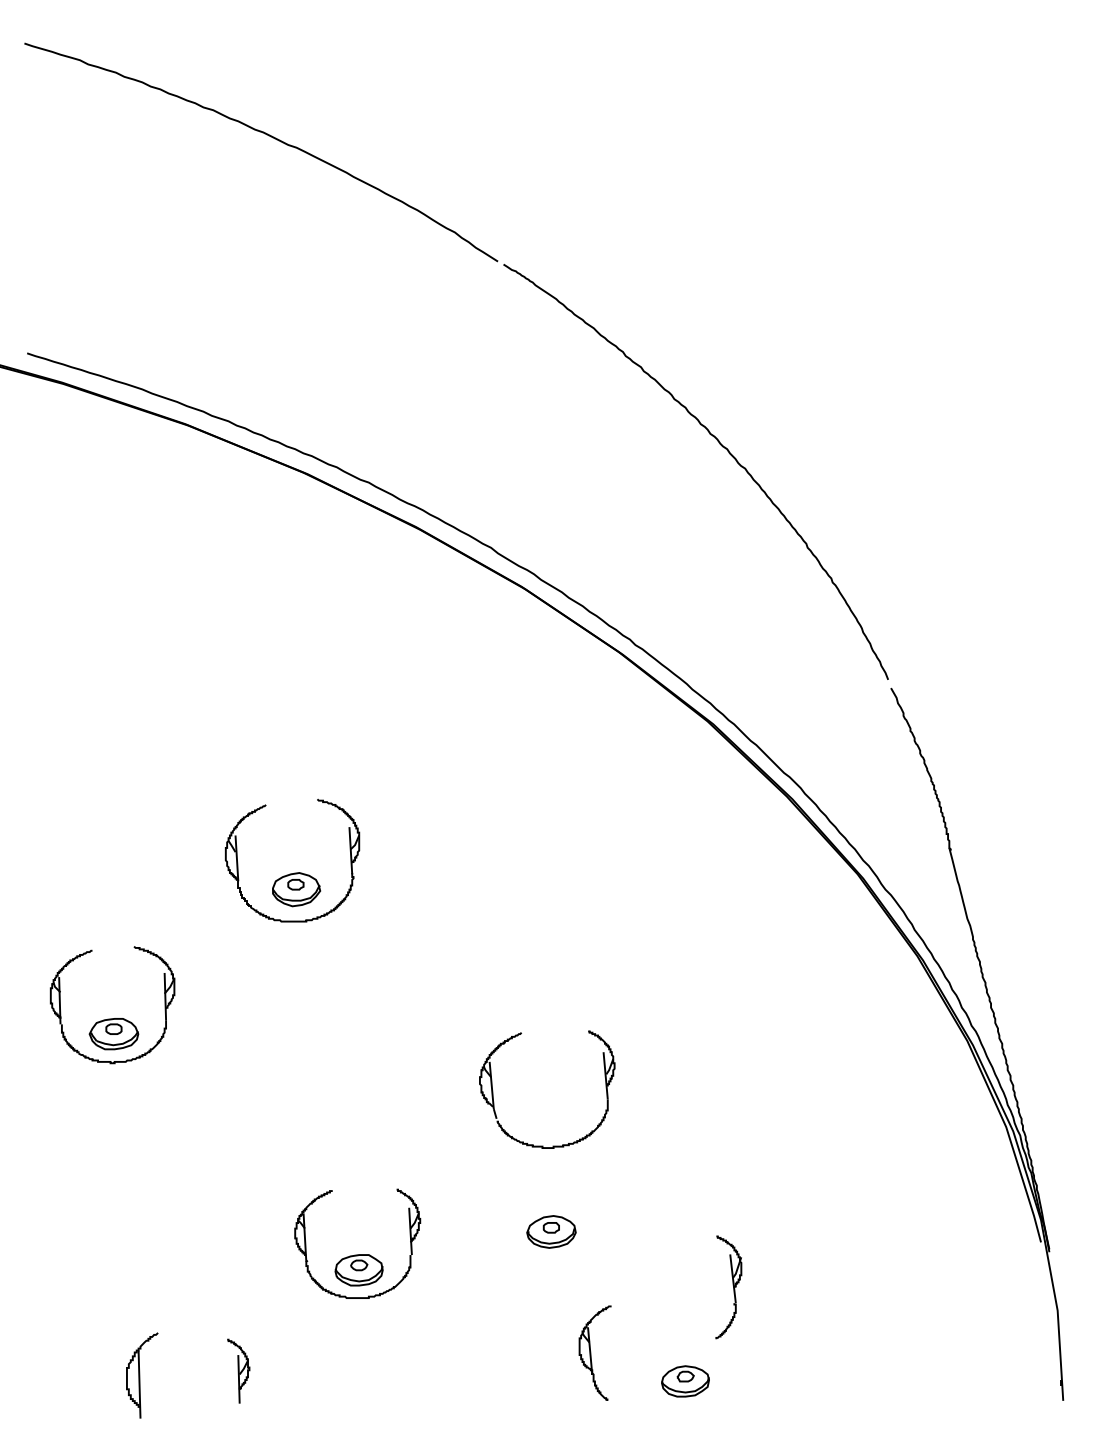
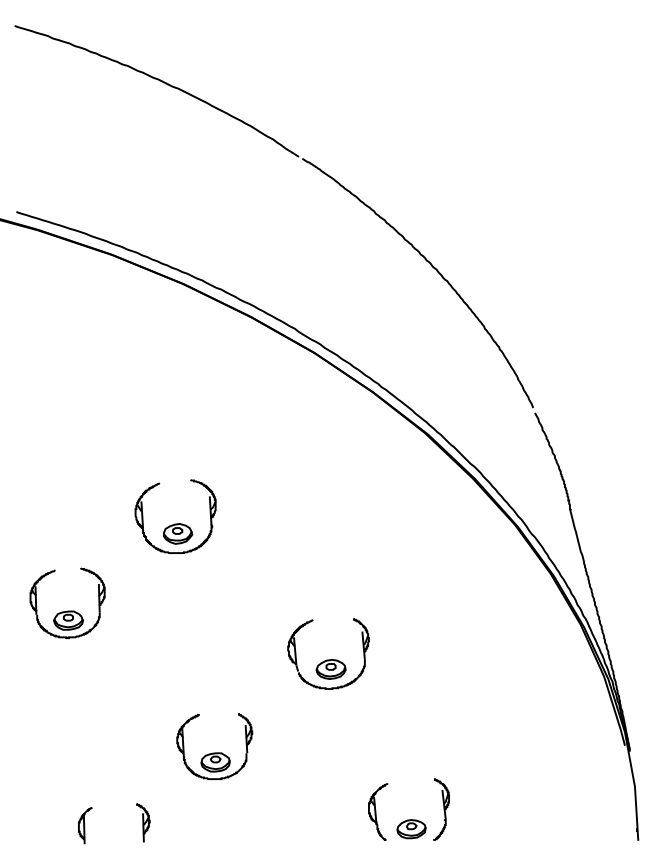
part: (550, 1232) -> (330, 669), moved
part: (728, 1287) -> (441, 809), moved
part: (595, 1352) -> (378, 811), moved
part: (142, 1375) -> (85, 825), size x0.71

